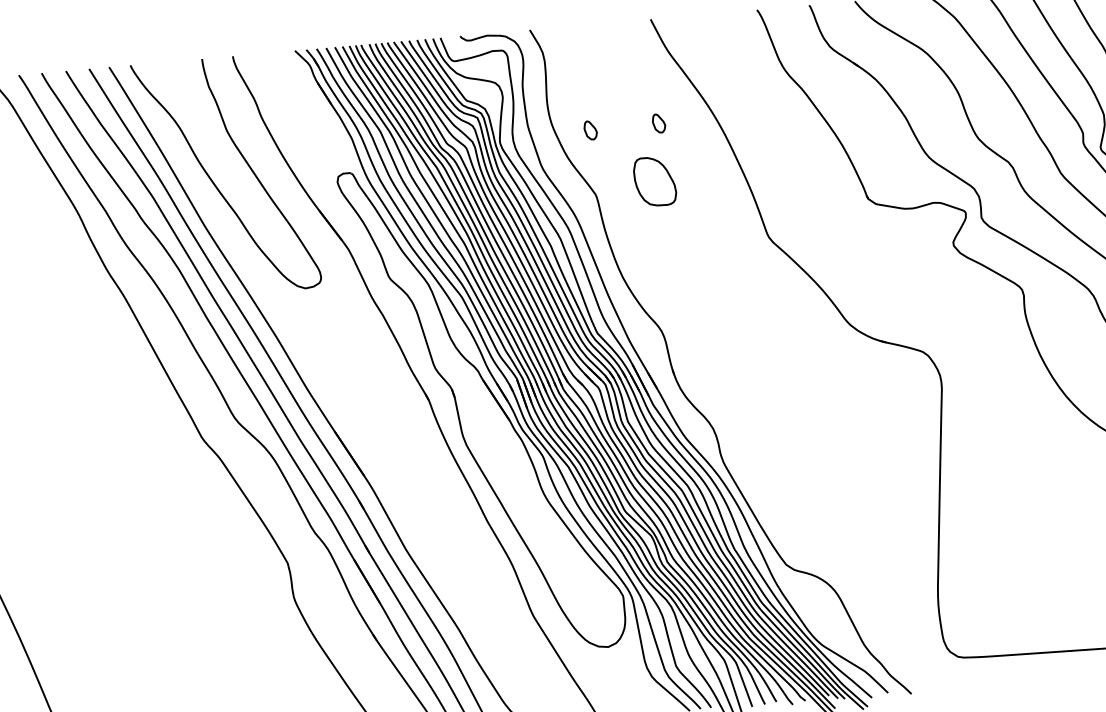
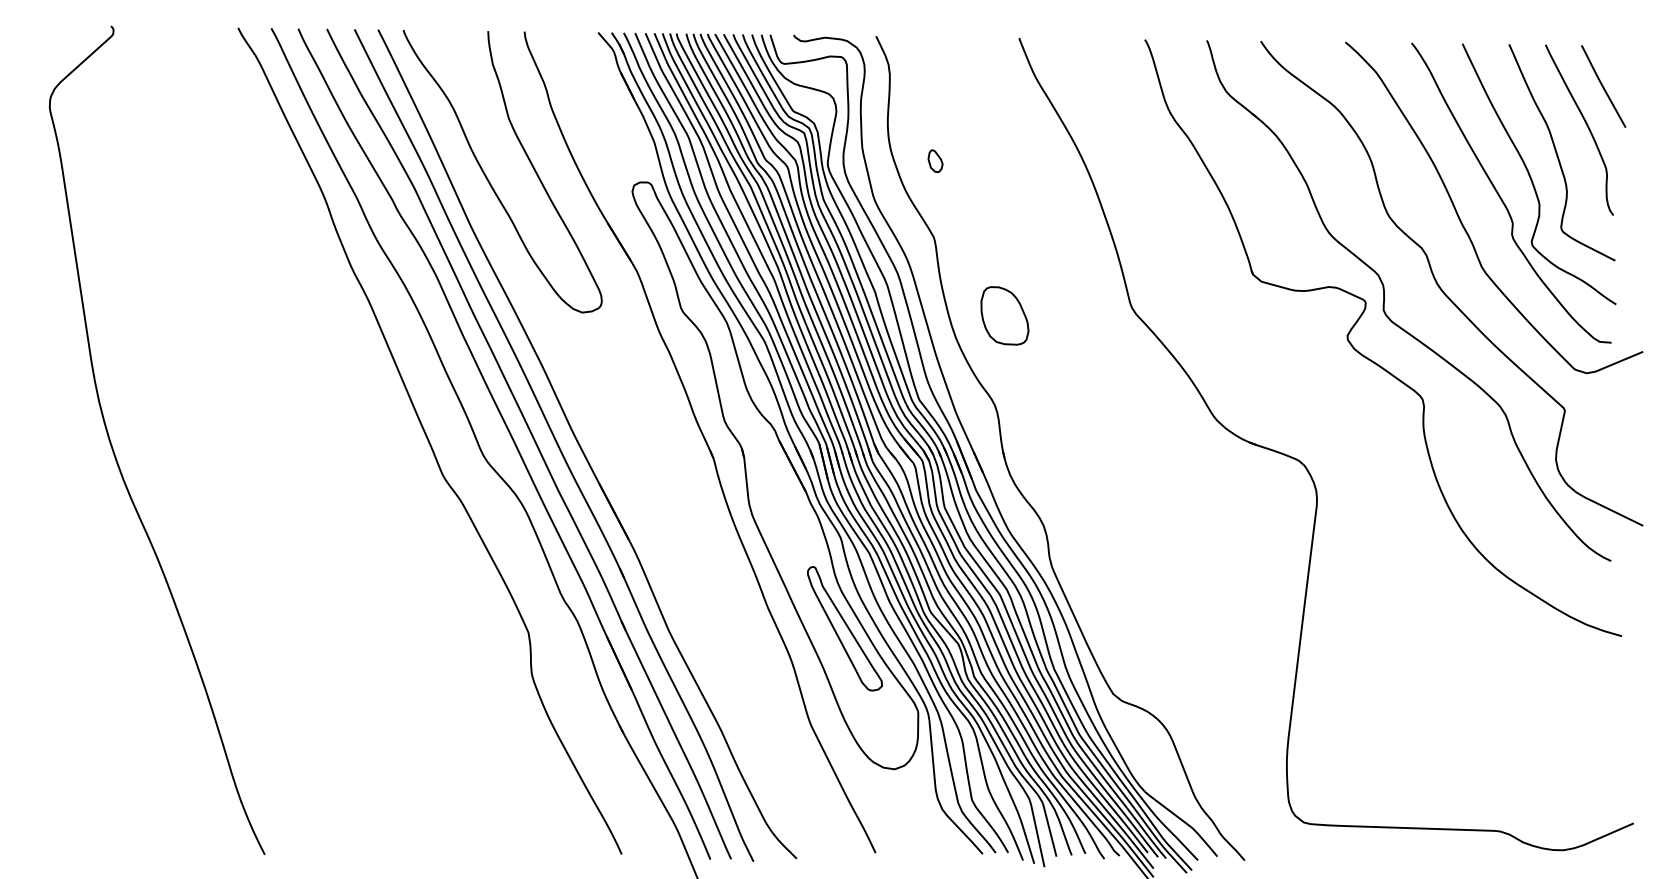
part: (658, 122) -> (1016, 160), removed
part: (654, 181) -> (1004, 315), moved
part: (553, 532) -> (844, 628), added

